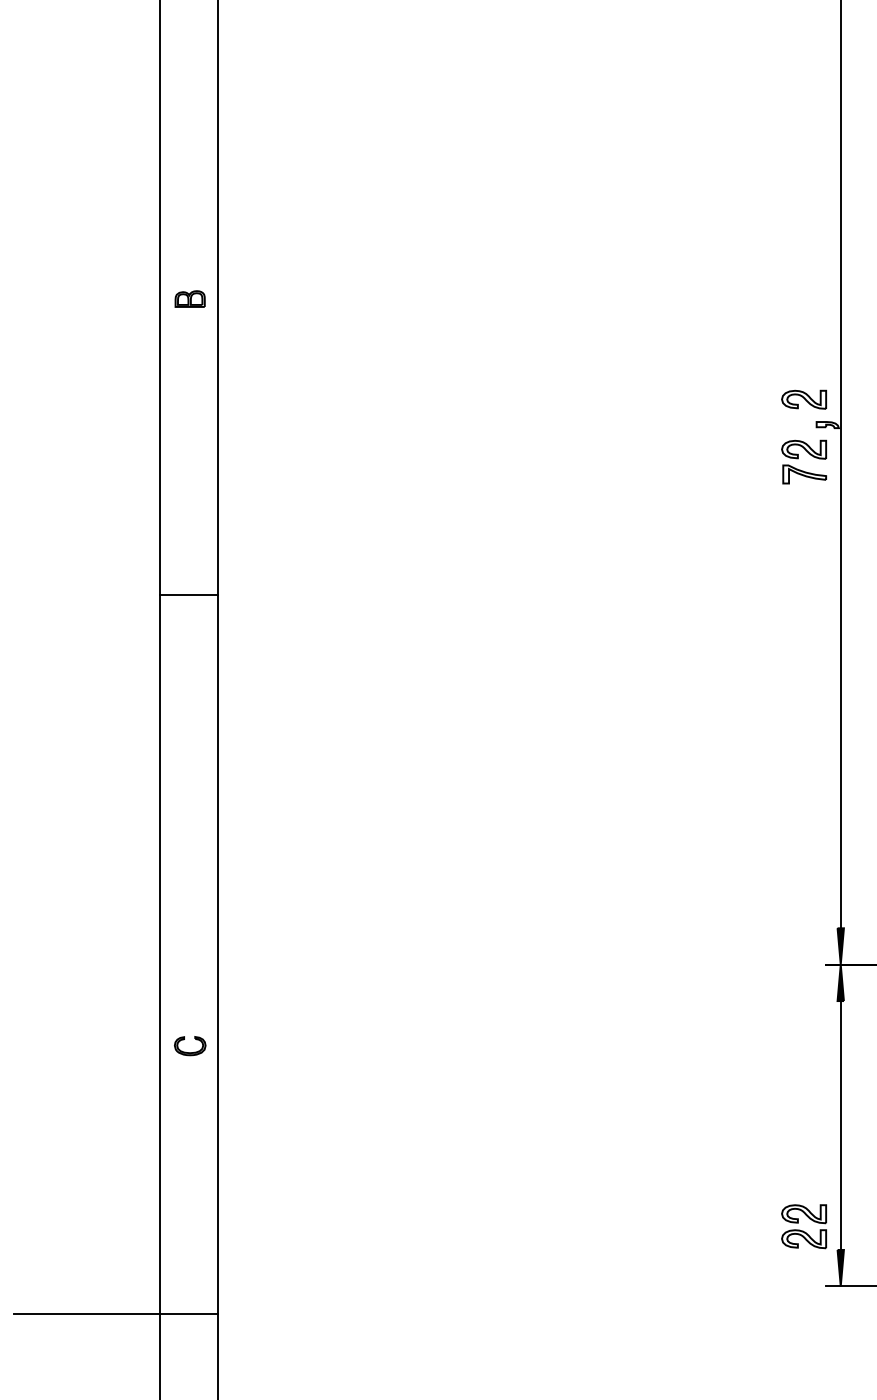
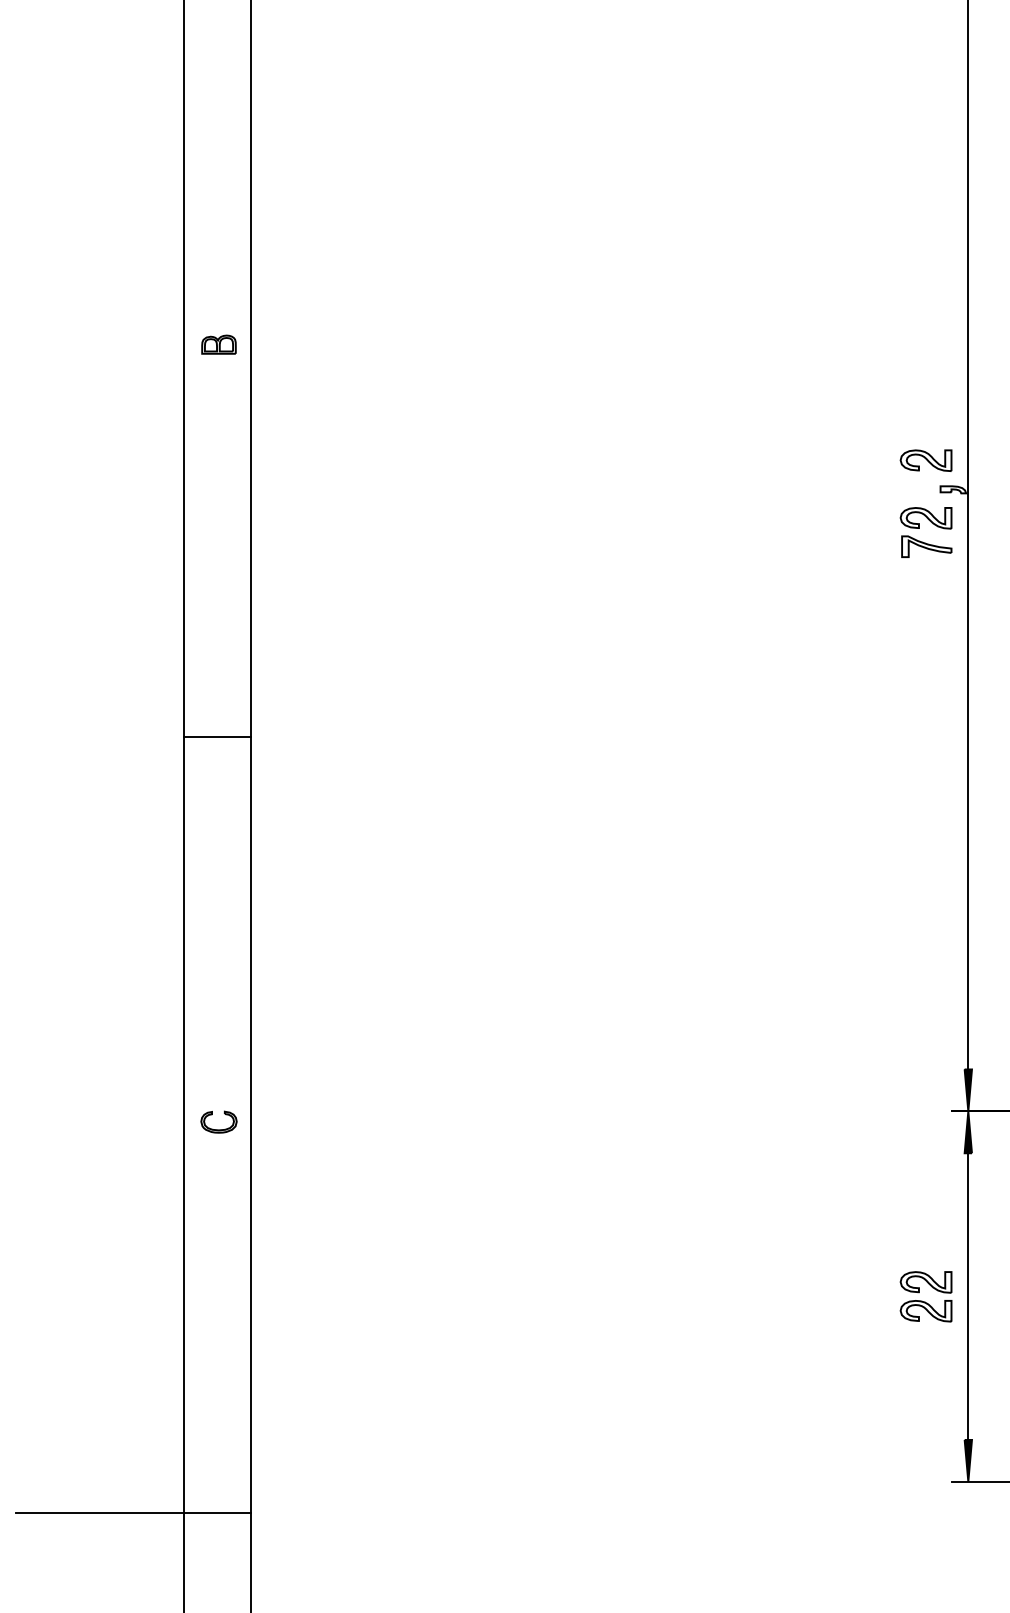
line: (188, 595) -> (217, 736), moved
part: (190, 1046) -> (219, 1122), moved
part: (803, 1226) -> (925, 1296), moved

